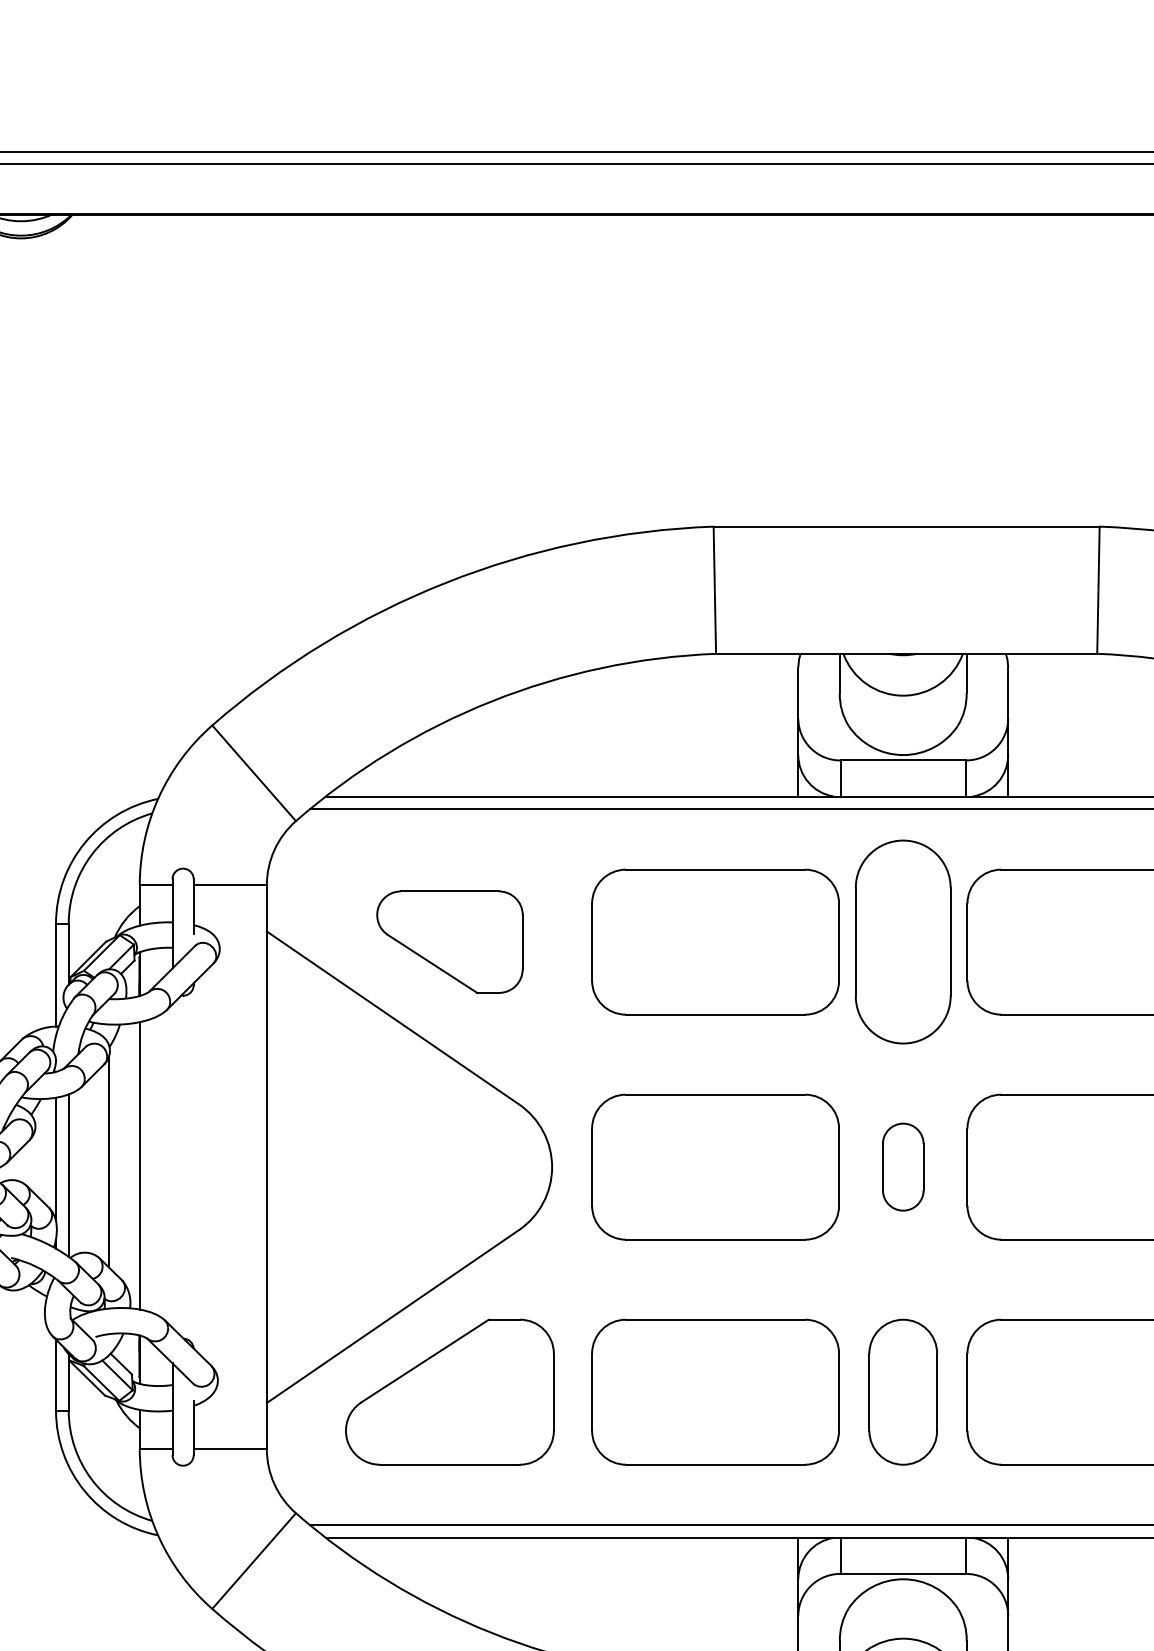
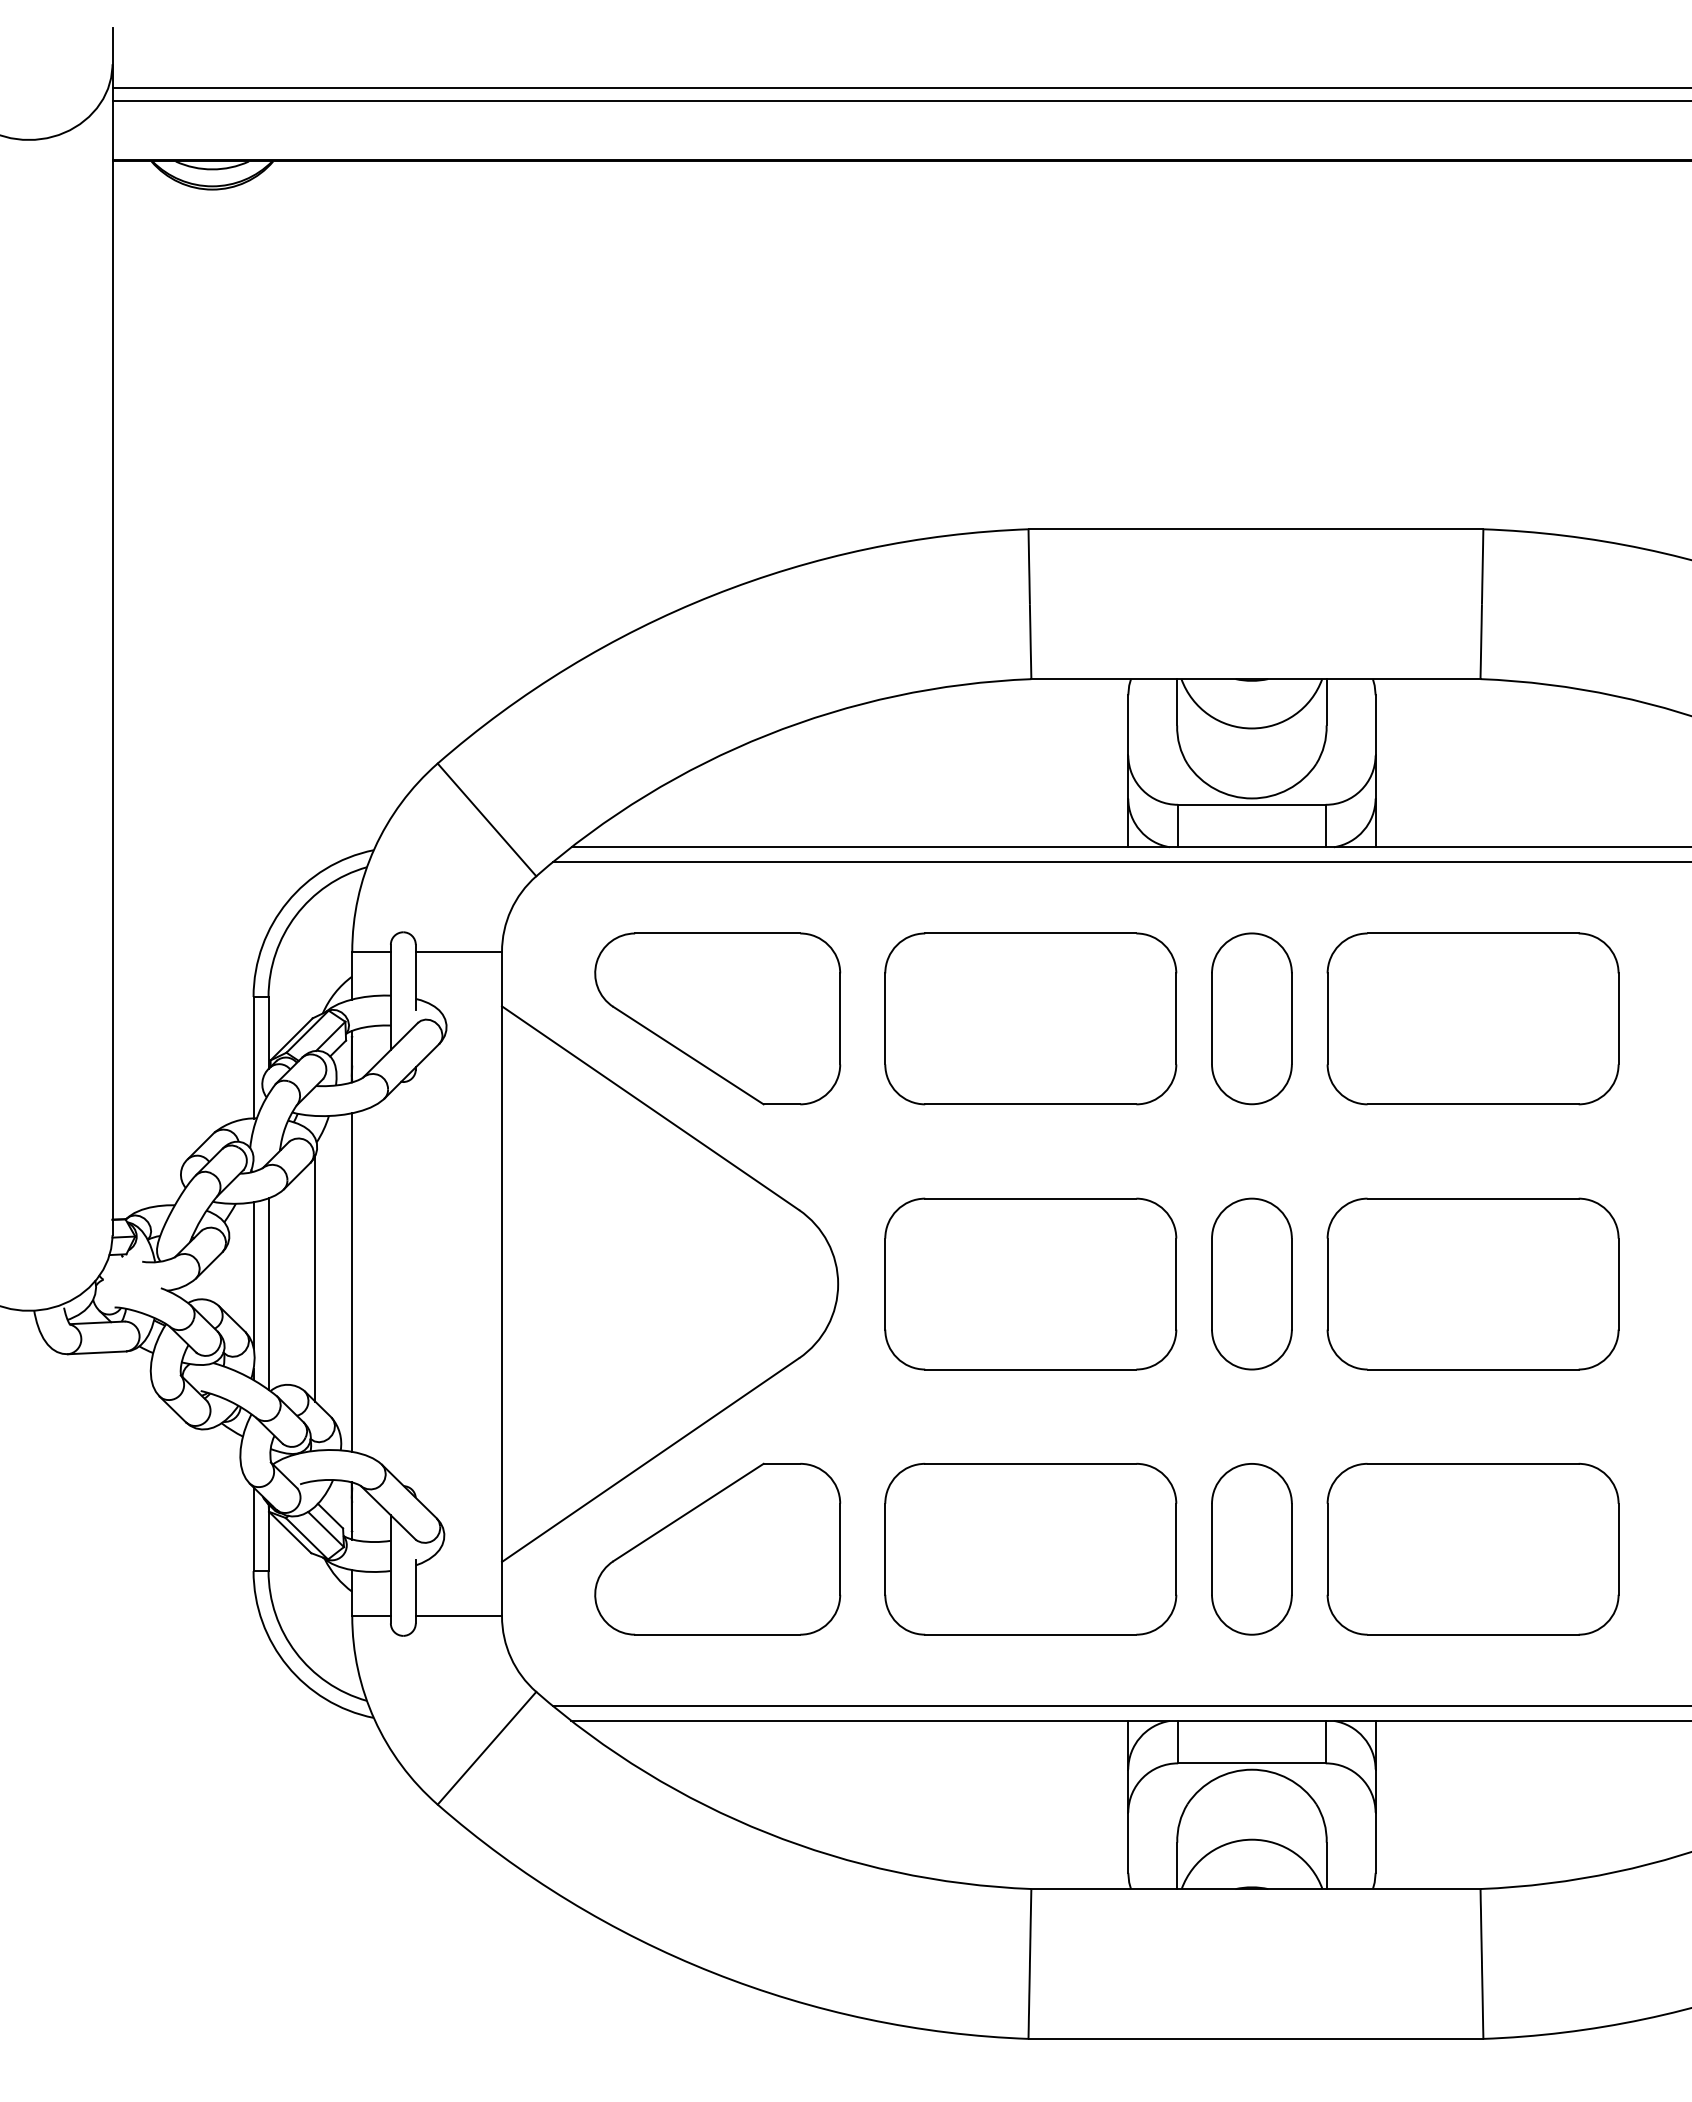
part: (449, 941) -> (717, 1018), size x1.43
part: (902, 941) -> (1251, 1018), size x0.71
part: (902, 1166) -> (1251, 1283), size x1.67

